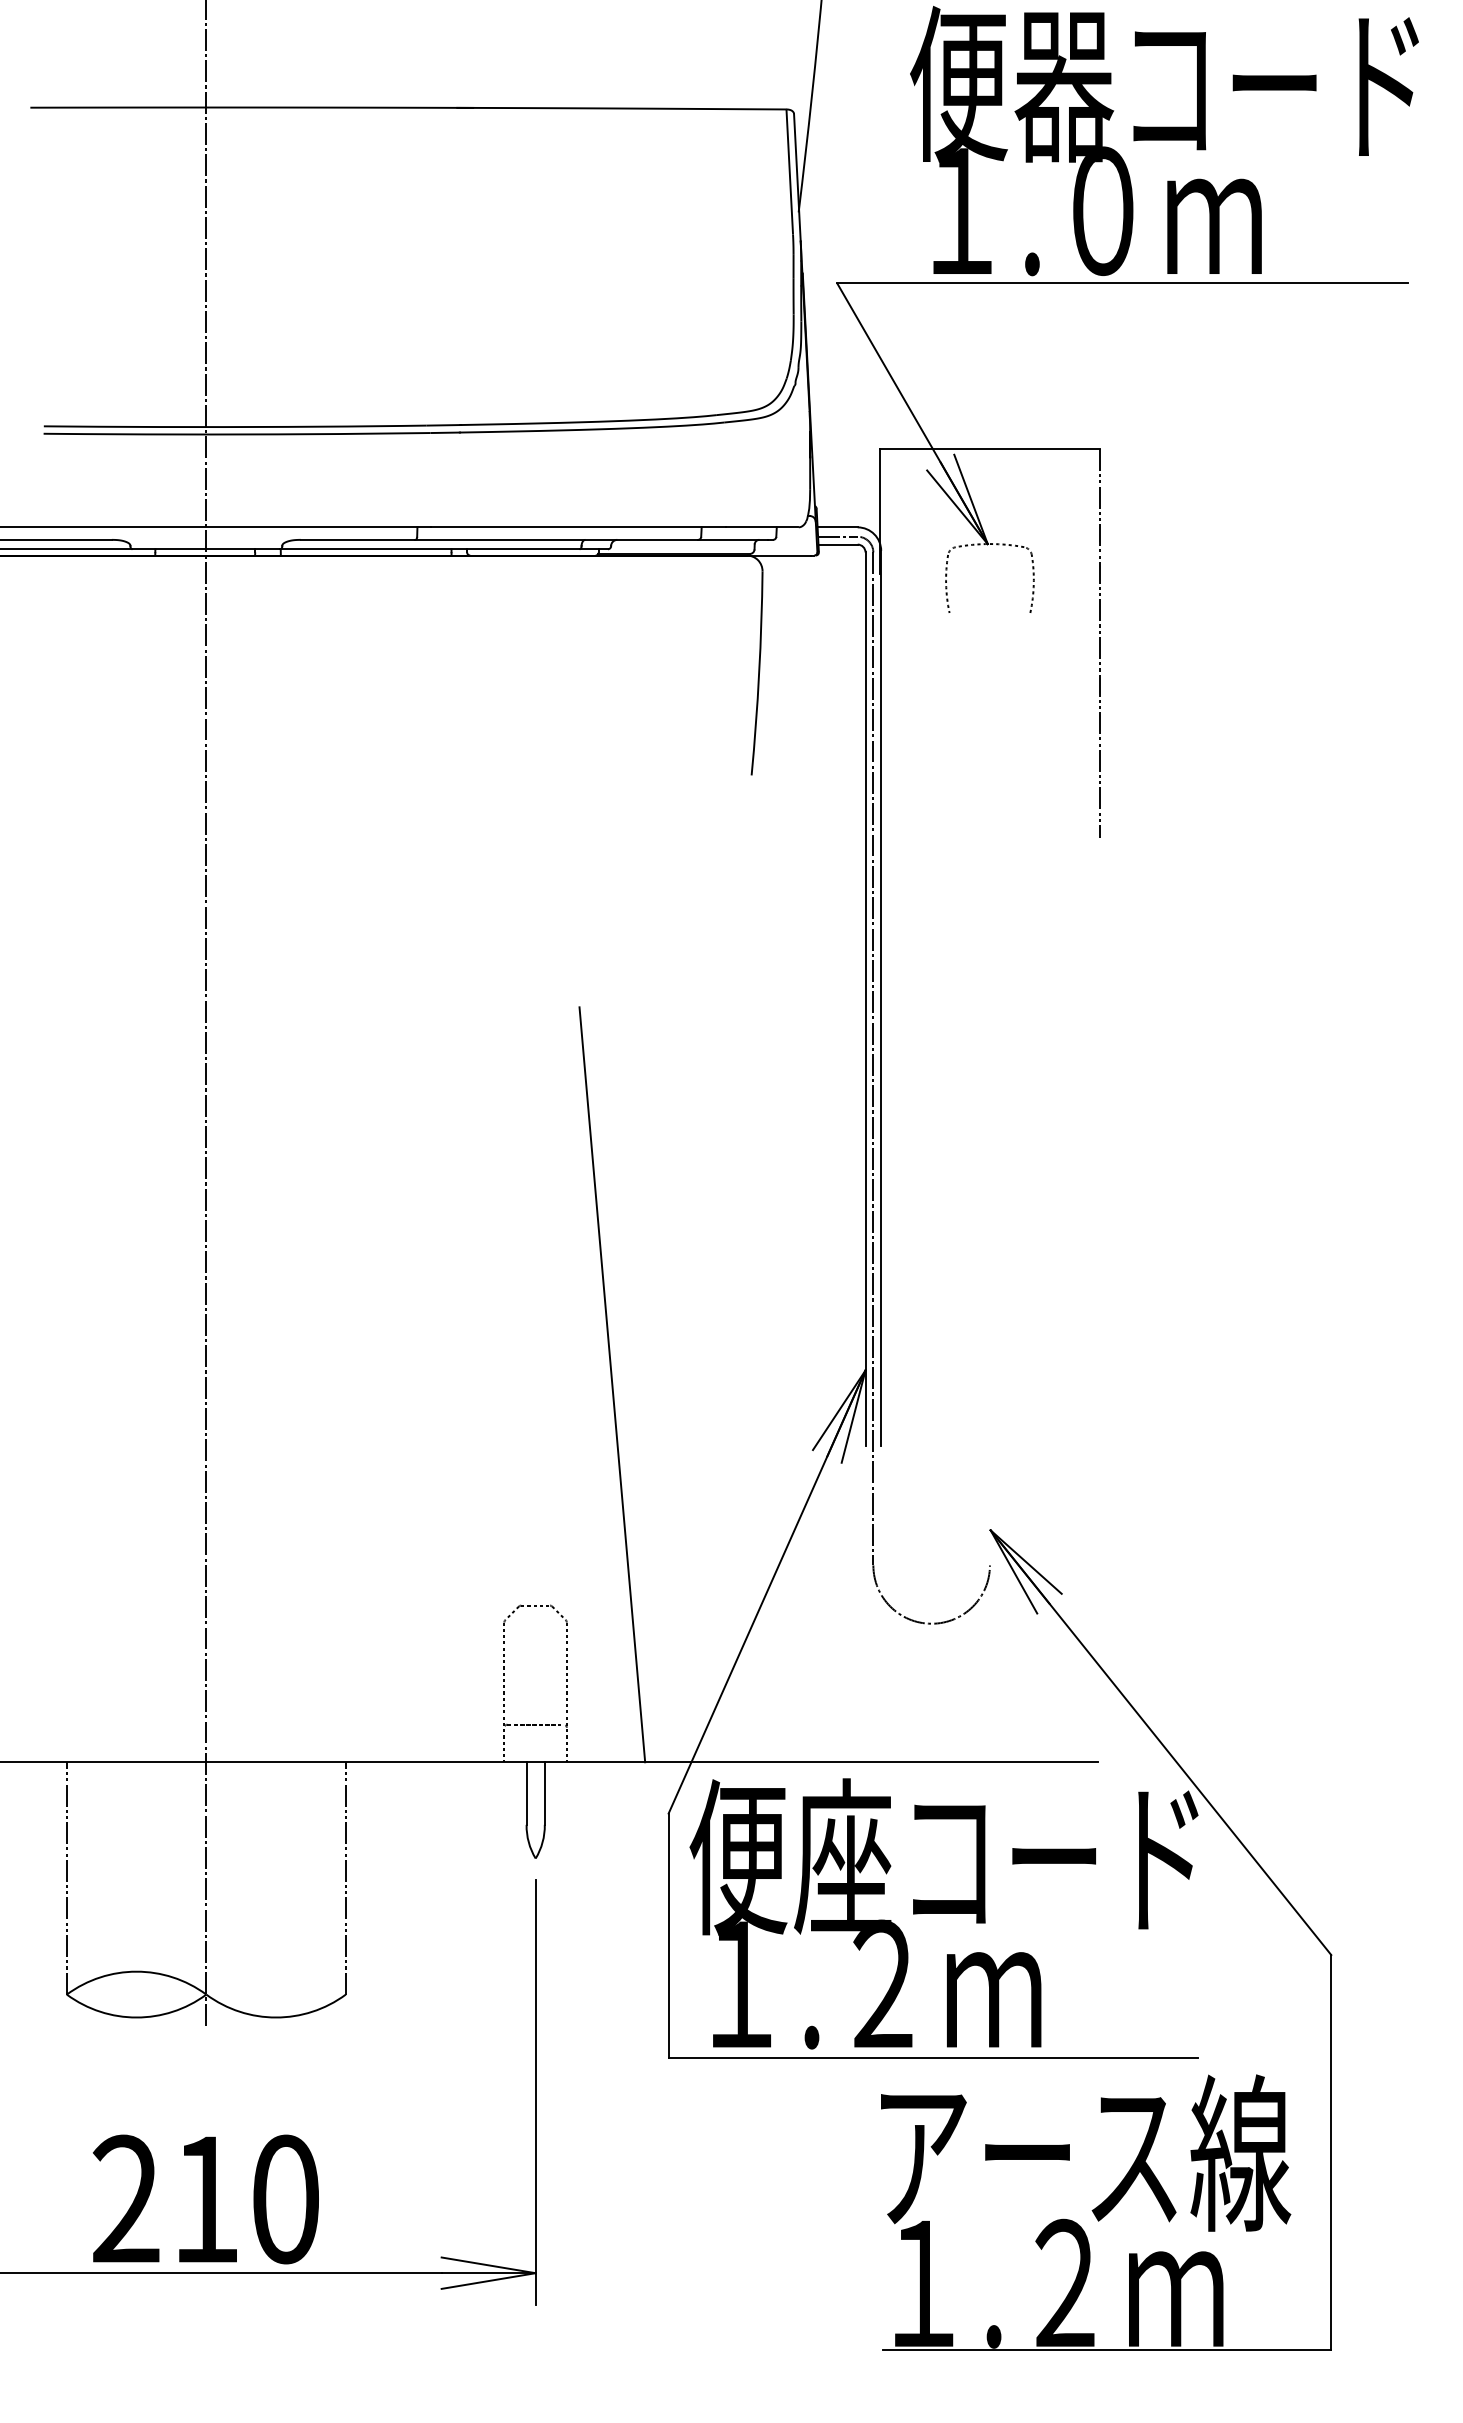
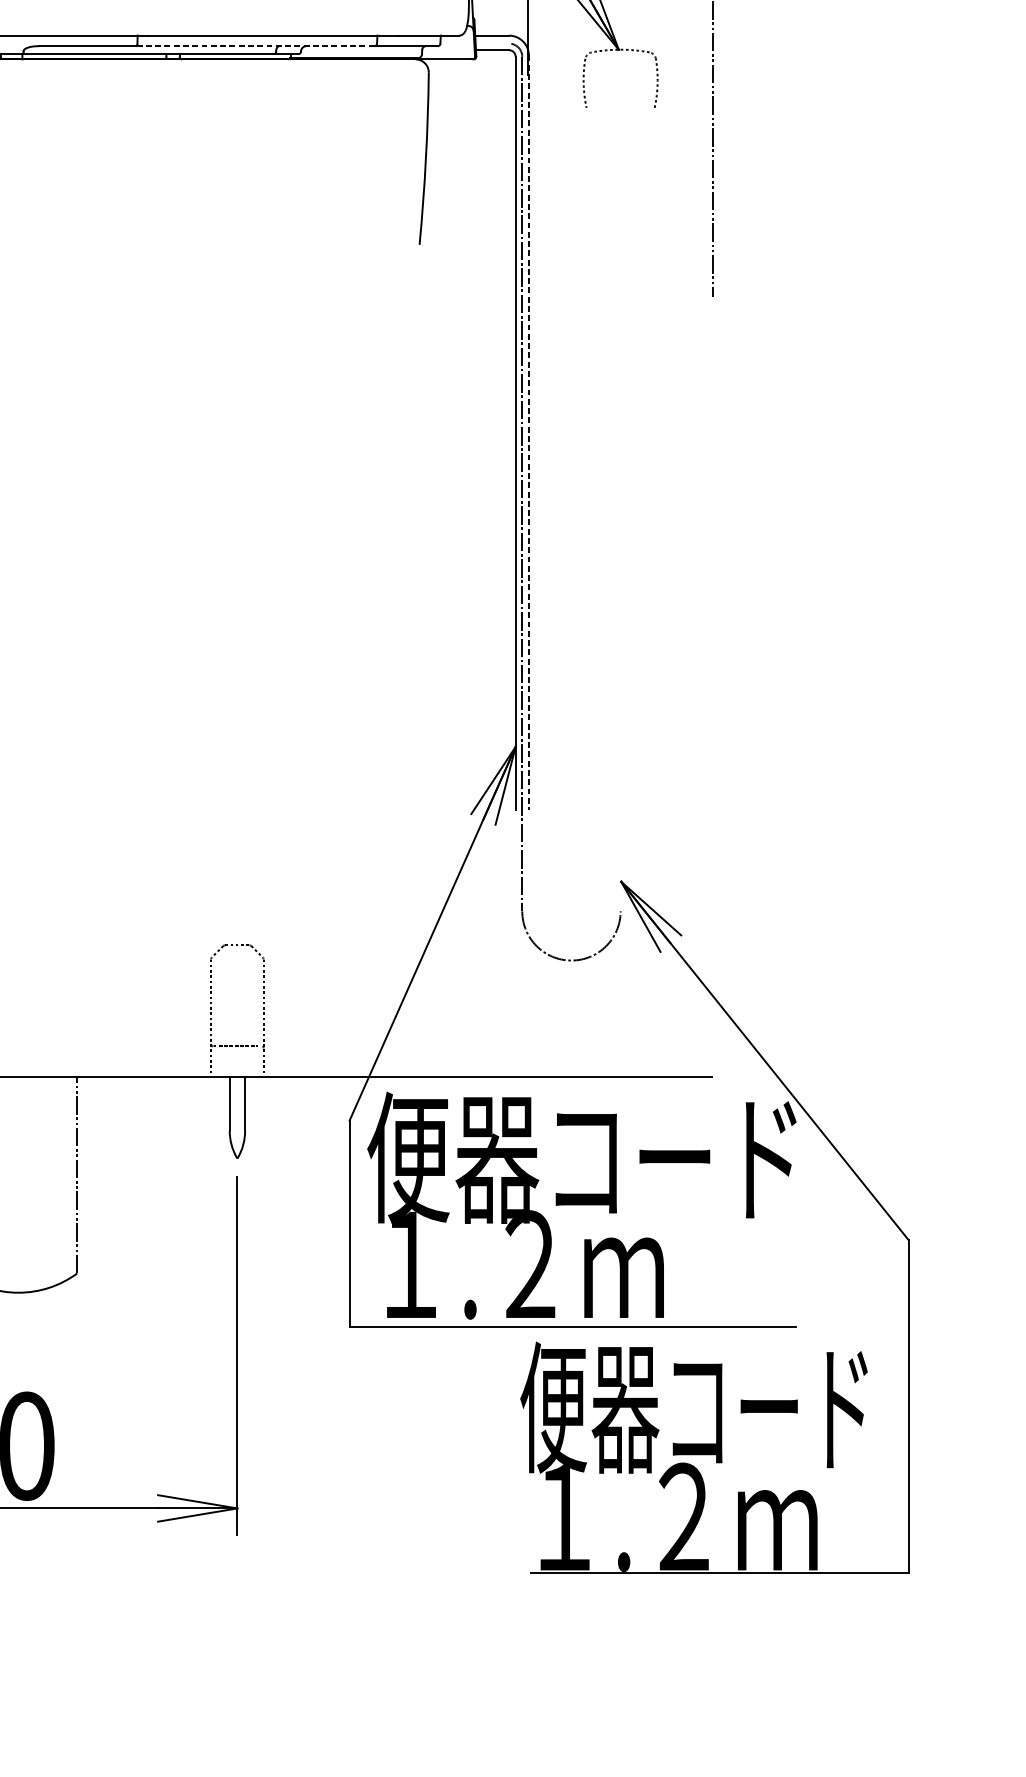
line: (837, 536) -> (492, 43), removed
line: (556, 539) -> (254, 45), solid -> dashed
line: (881, 998) -> (529, 433), solid -> dashed
line: (612, 1384) -> (302, 758), removed
text: (843, 1856) -> (497, 1156), 便座コード -> 便器コード
text: (1080, 2153) -> (697, 1407), アース線 -> 便器コード

